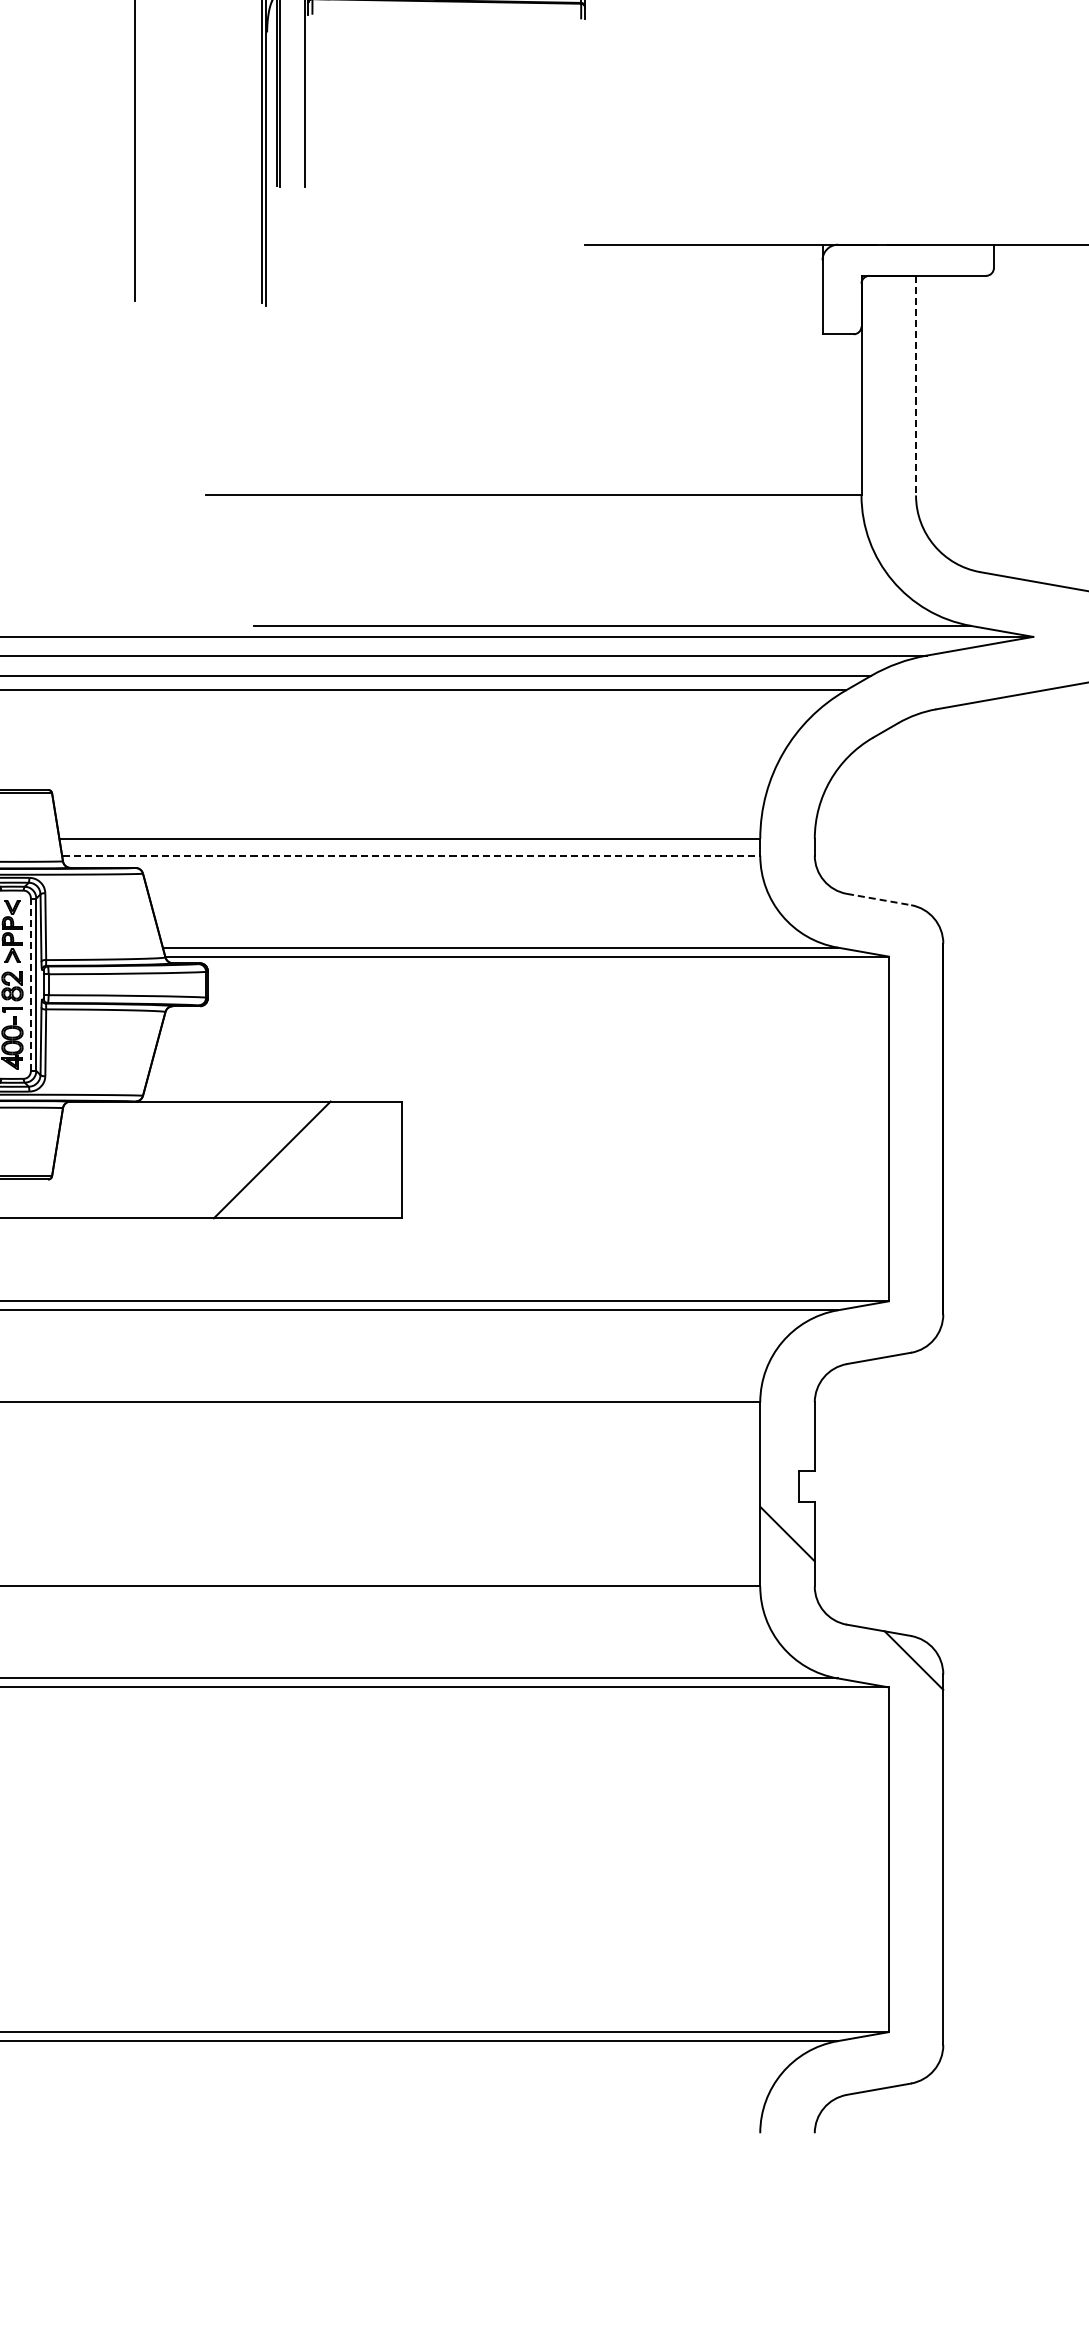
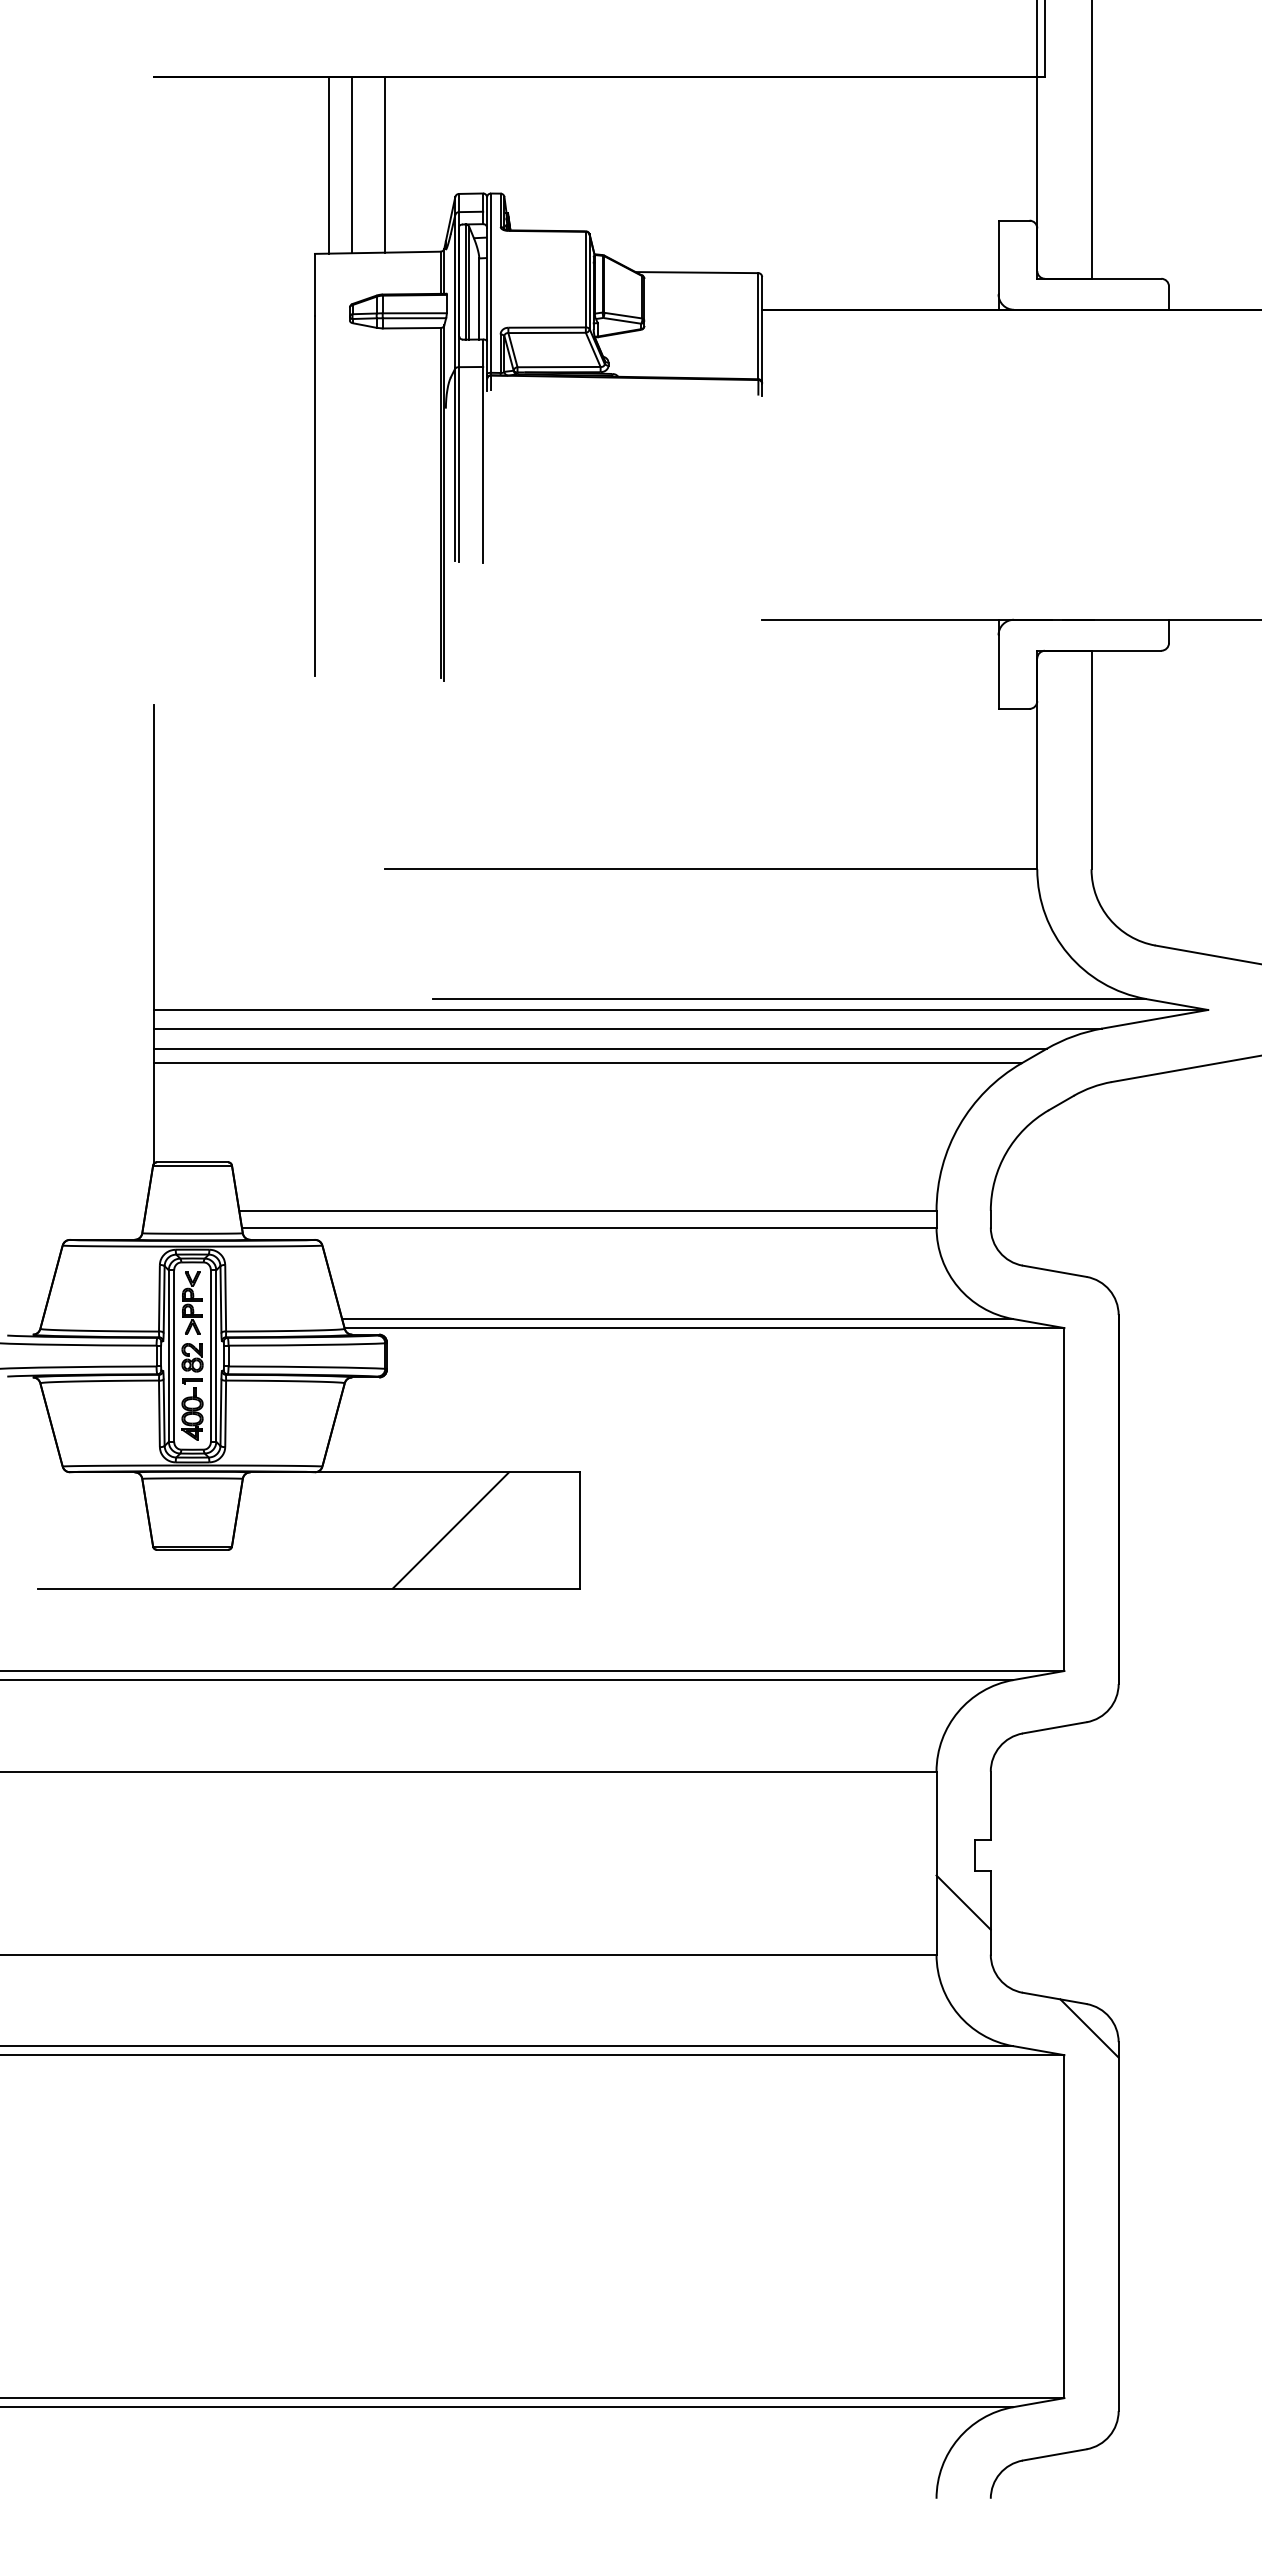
line: (916, 386) -> (1091, 760), dashed -> solid
line: (411, 855) -> (589, 1227), dashed -> solid
line: (879, 899) -> (1055, 1271), dashed -> solid
line: (30, 985) -> (210, 1356), dashed -> solid

